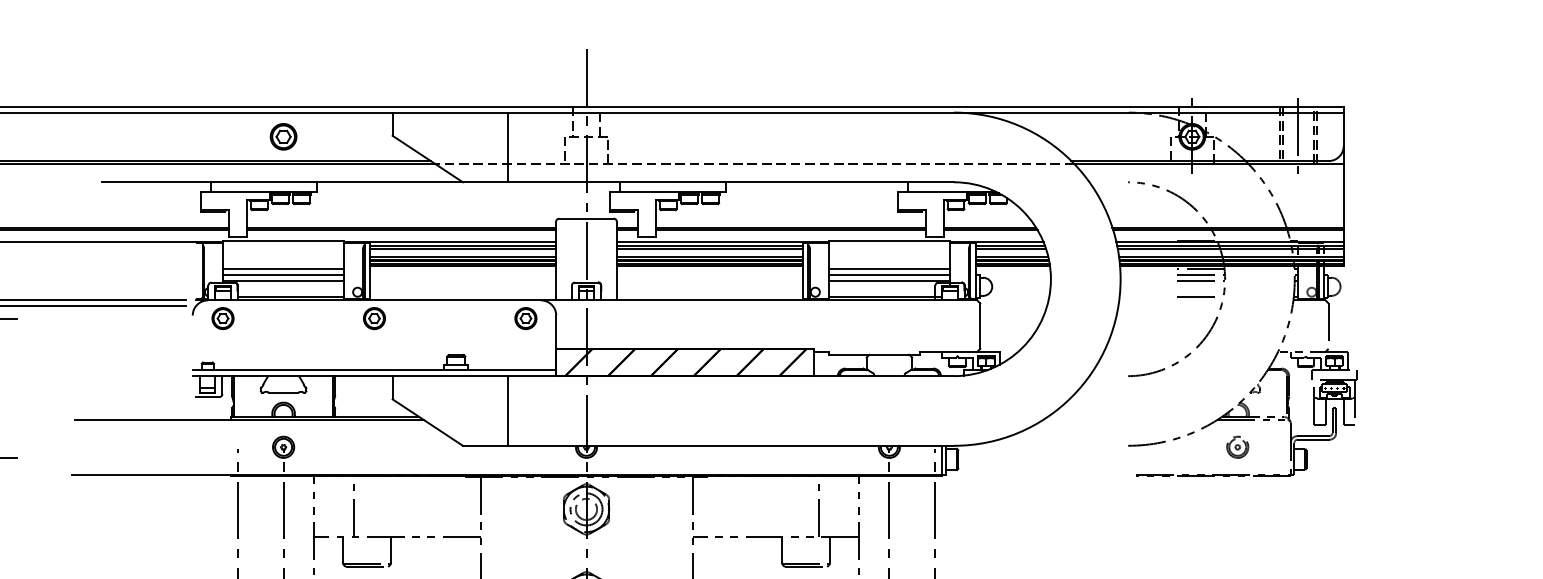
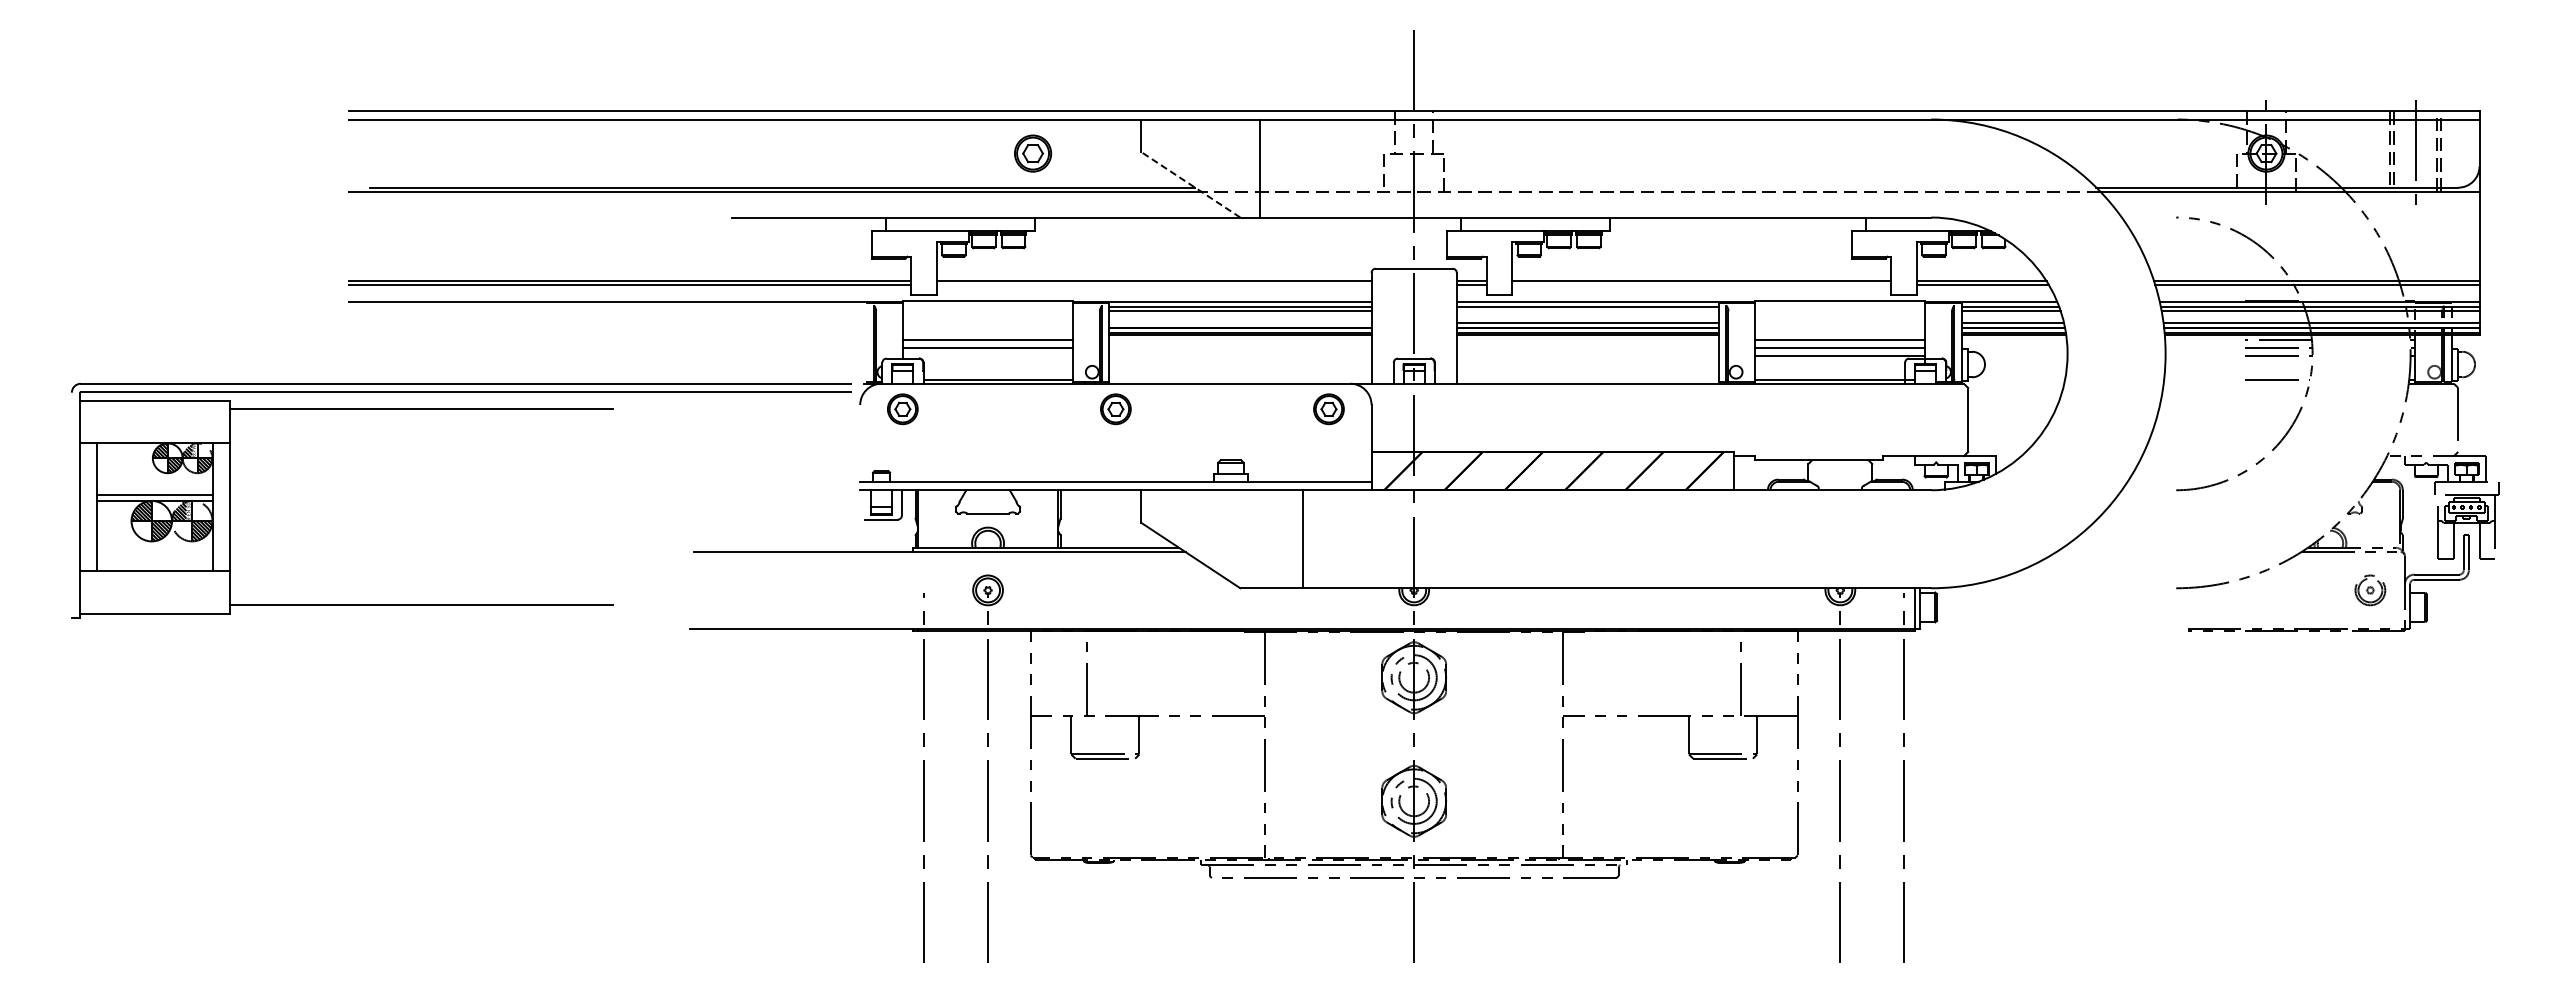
part: (283, 136) -> (1033, 153), moved
line: (507, 147) -> (1260, 168), moved
line: (427, 158) -> (1190, 184), solid -> dashed
line: (401, 230) -> (1153, 285), removed
line: (790, 230) -> (1701, 285), removed
line: (709, 248) -> (1587, 310), removed
line: (463, 256) -> (1240, 322), removed
line: (283, 281) -> (988, 356), removed
part: (1237, 447) -> (2370, 590), moved

